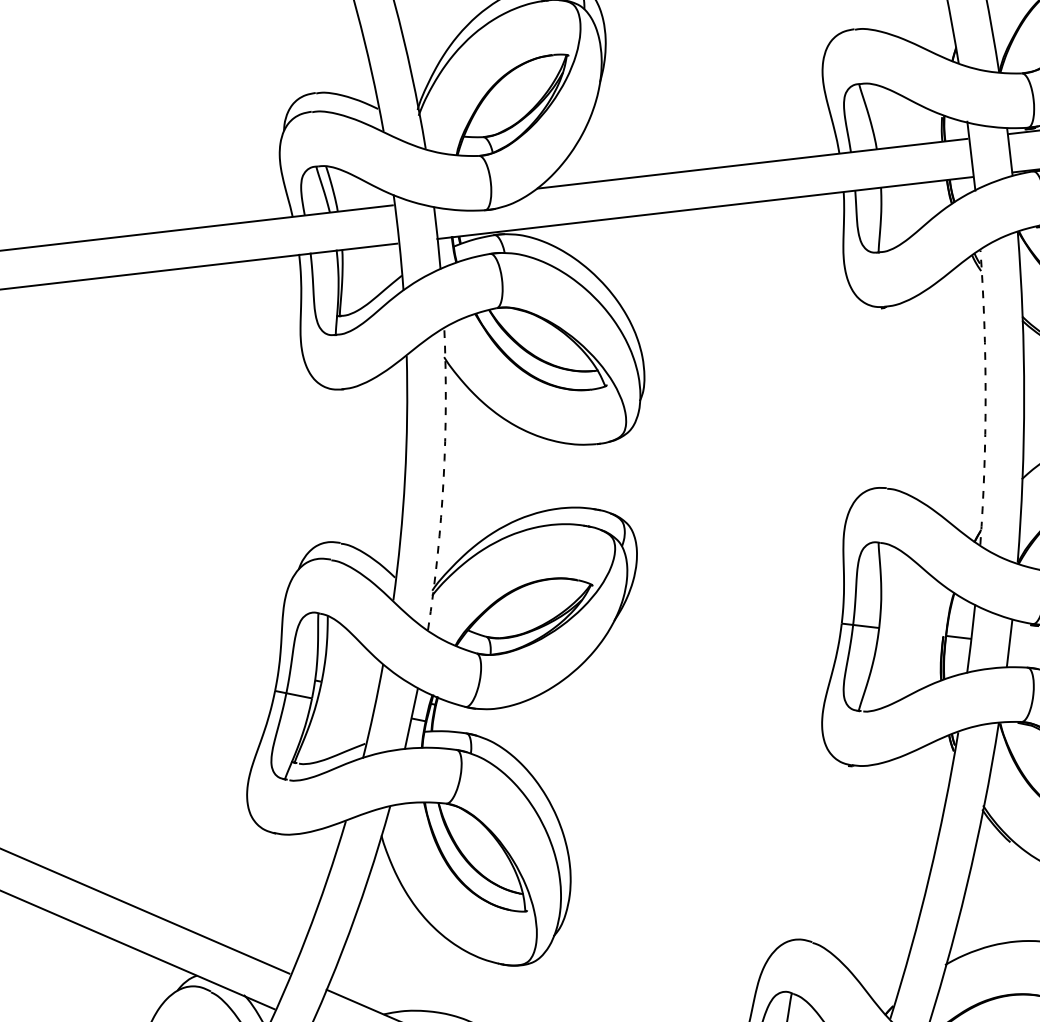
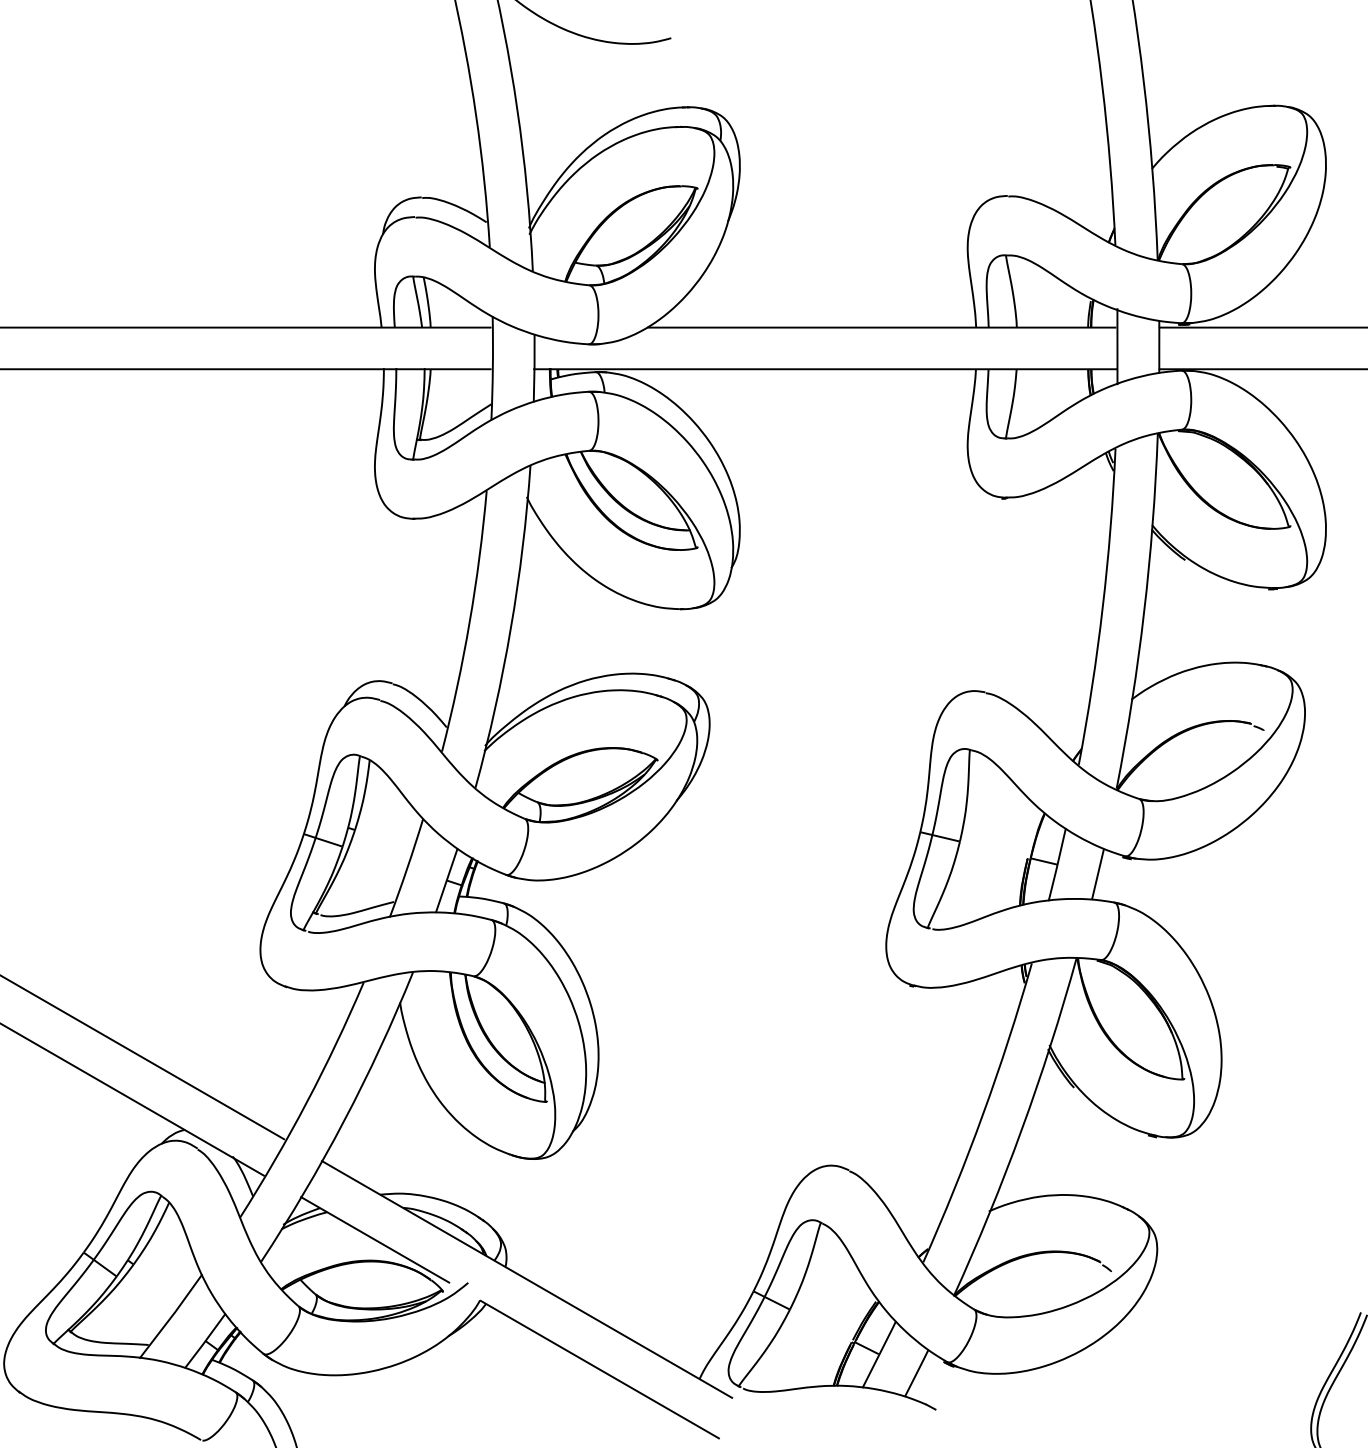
arc: (985, 397) -> (1102, 607), dashed -> solid
arc: (443, 479) -> (510, 628), dashed -> solid

